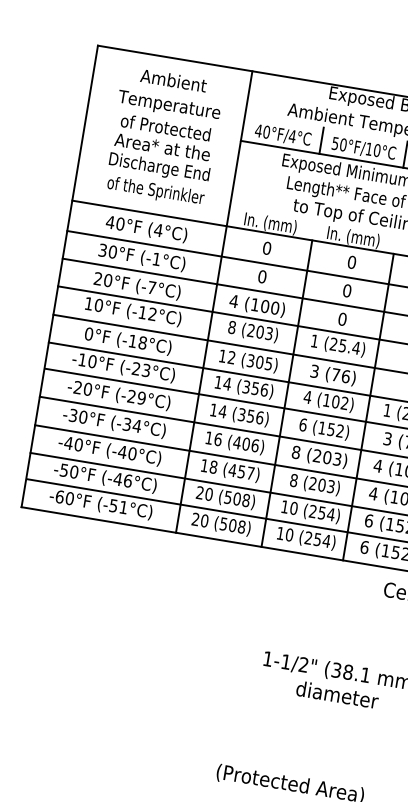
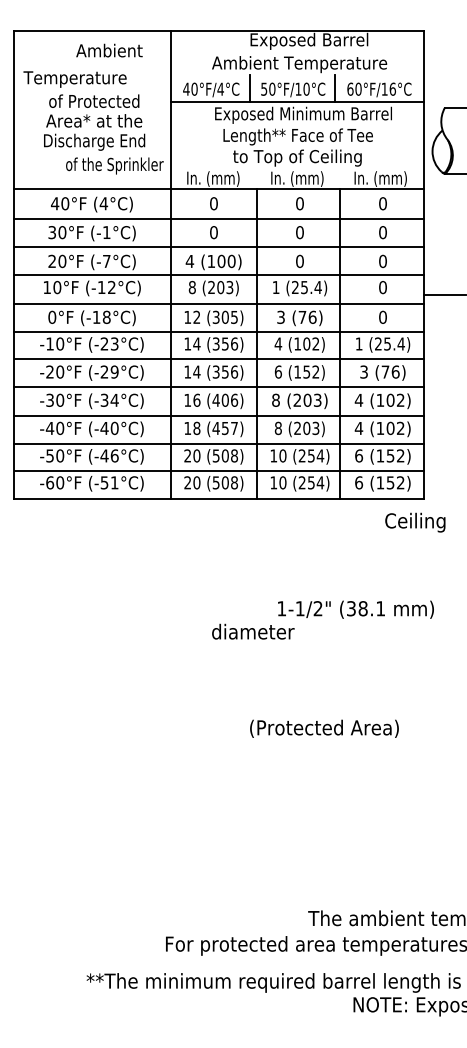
text: (173, 80) -> (109, 50), moved
text: (168, 106) -> (74, 79), moved
text: (155, 191) -> (114, 165), moved
text: (337, 694) -> (253, 631), moved

